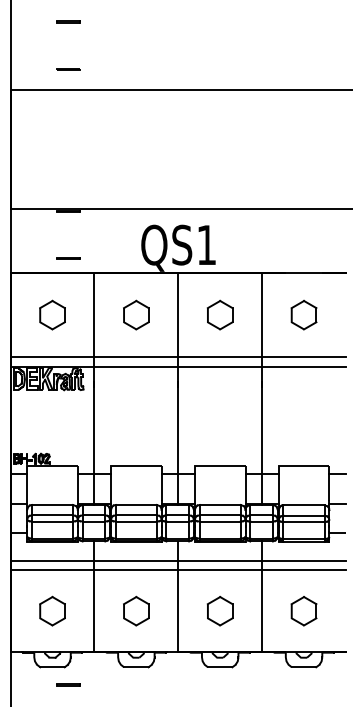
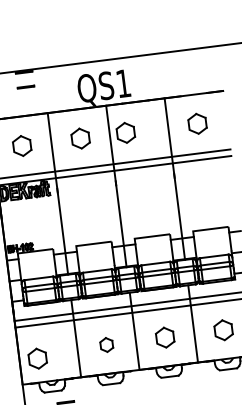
line: (68, 258) -> (26, 87), moved
part: (219, 314) -> (125, 132), moved
part: (52, 610) -> (37, 358), moved
part: (136, 610) -> (106, 344), size x0.7

